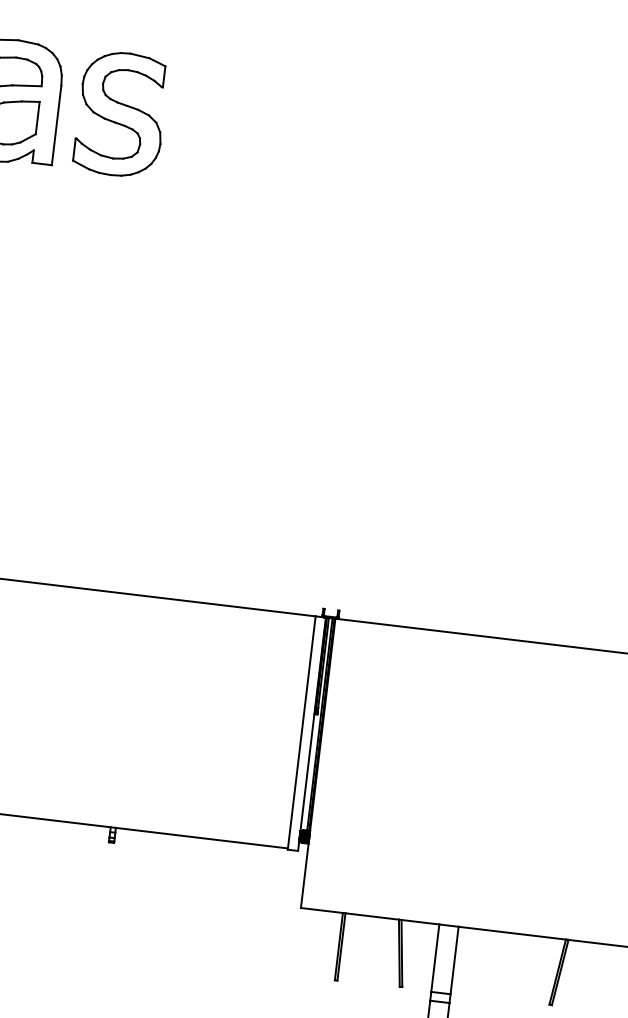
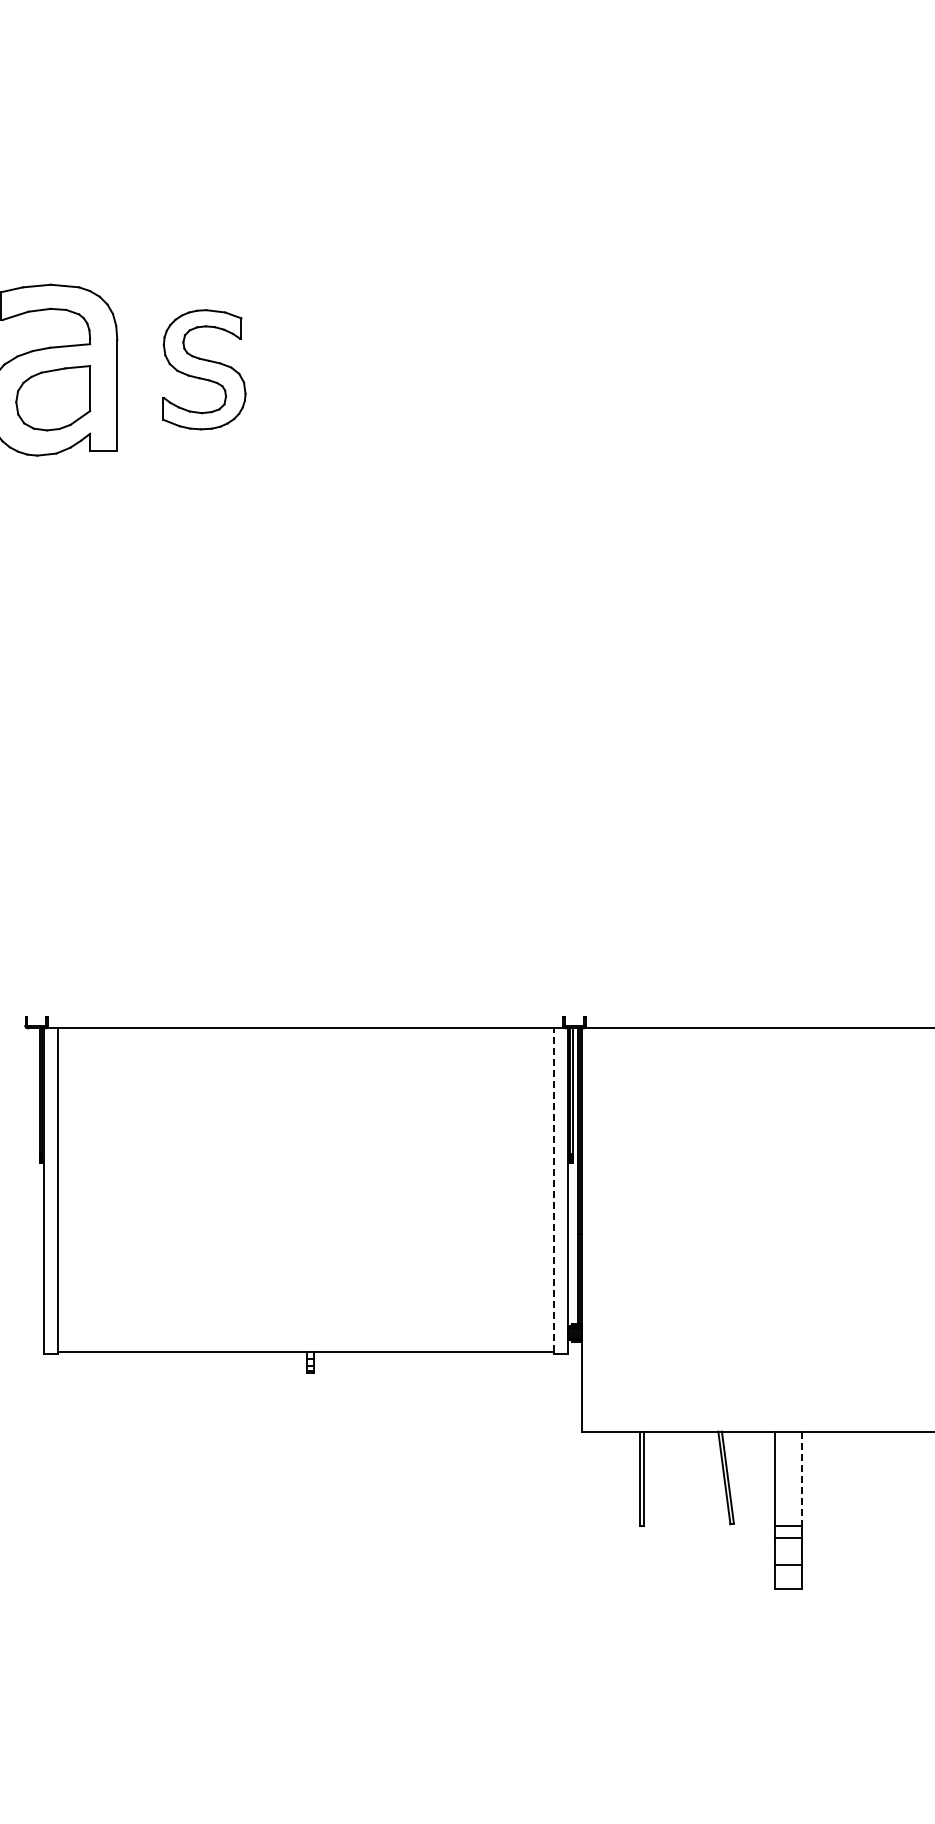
part: (121, 114) -> (204, 369), size x0.7
line: (302, 732) -> (554, 1190), solid -> dashed
line: (454, 961) -> (801, 1479), solid -> dashed

